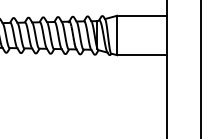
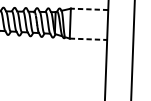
line: (141, 15) -> (89, 9), solid -> dashed
line: (141, 55) -> (88, 39), solid -> dashed

